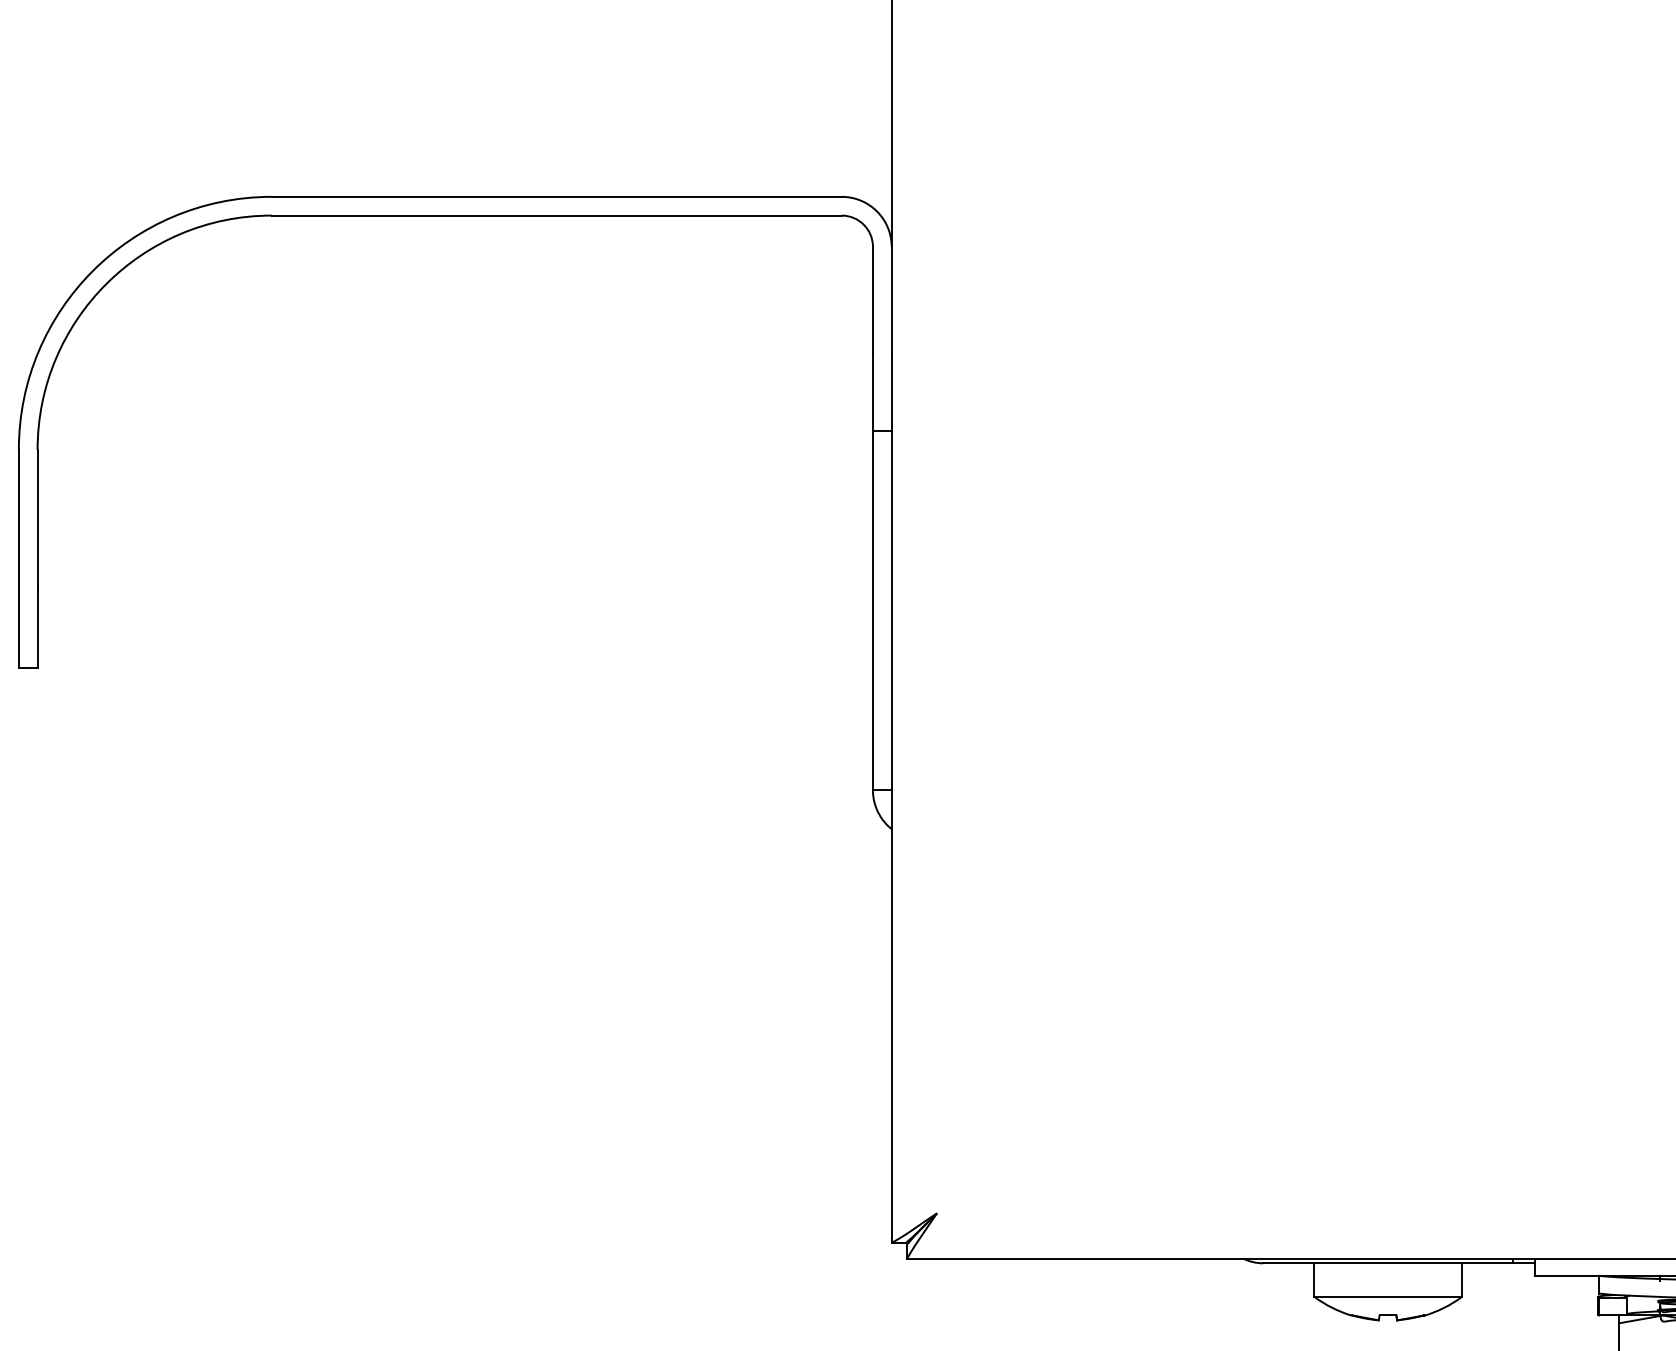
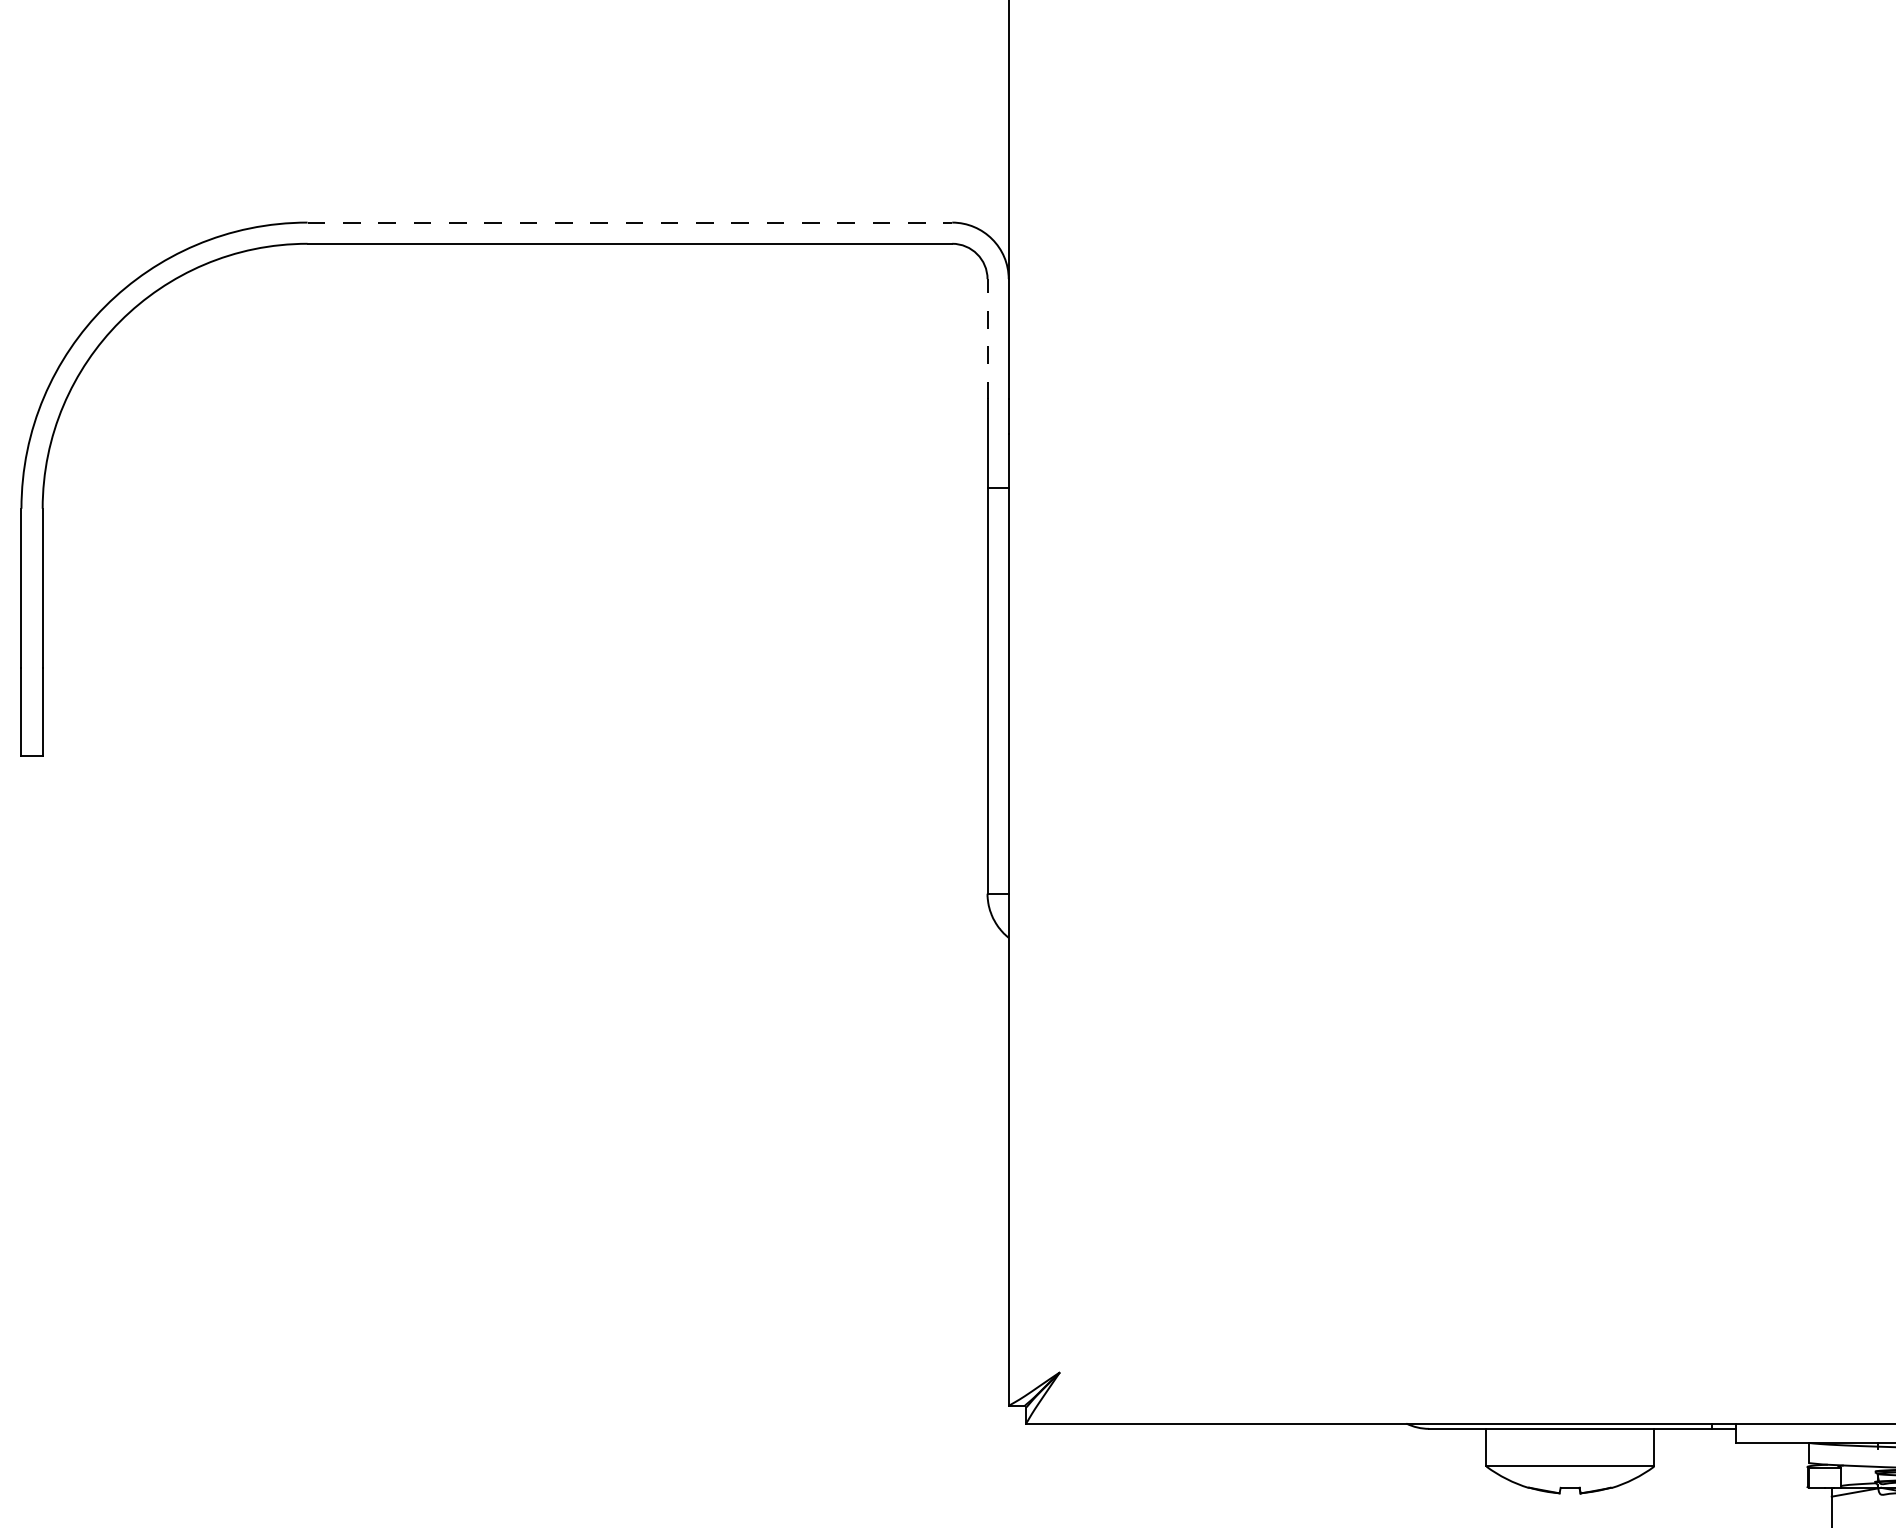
line: (557, 196) -> (630, 222), solid -> dashed
line: (872, 299) -> (987, 338), solid -> dashed

